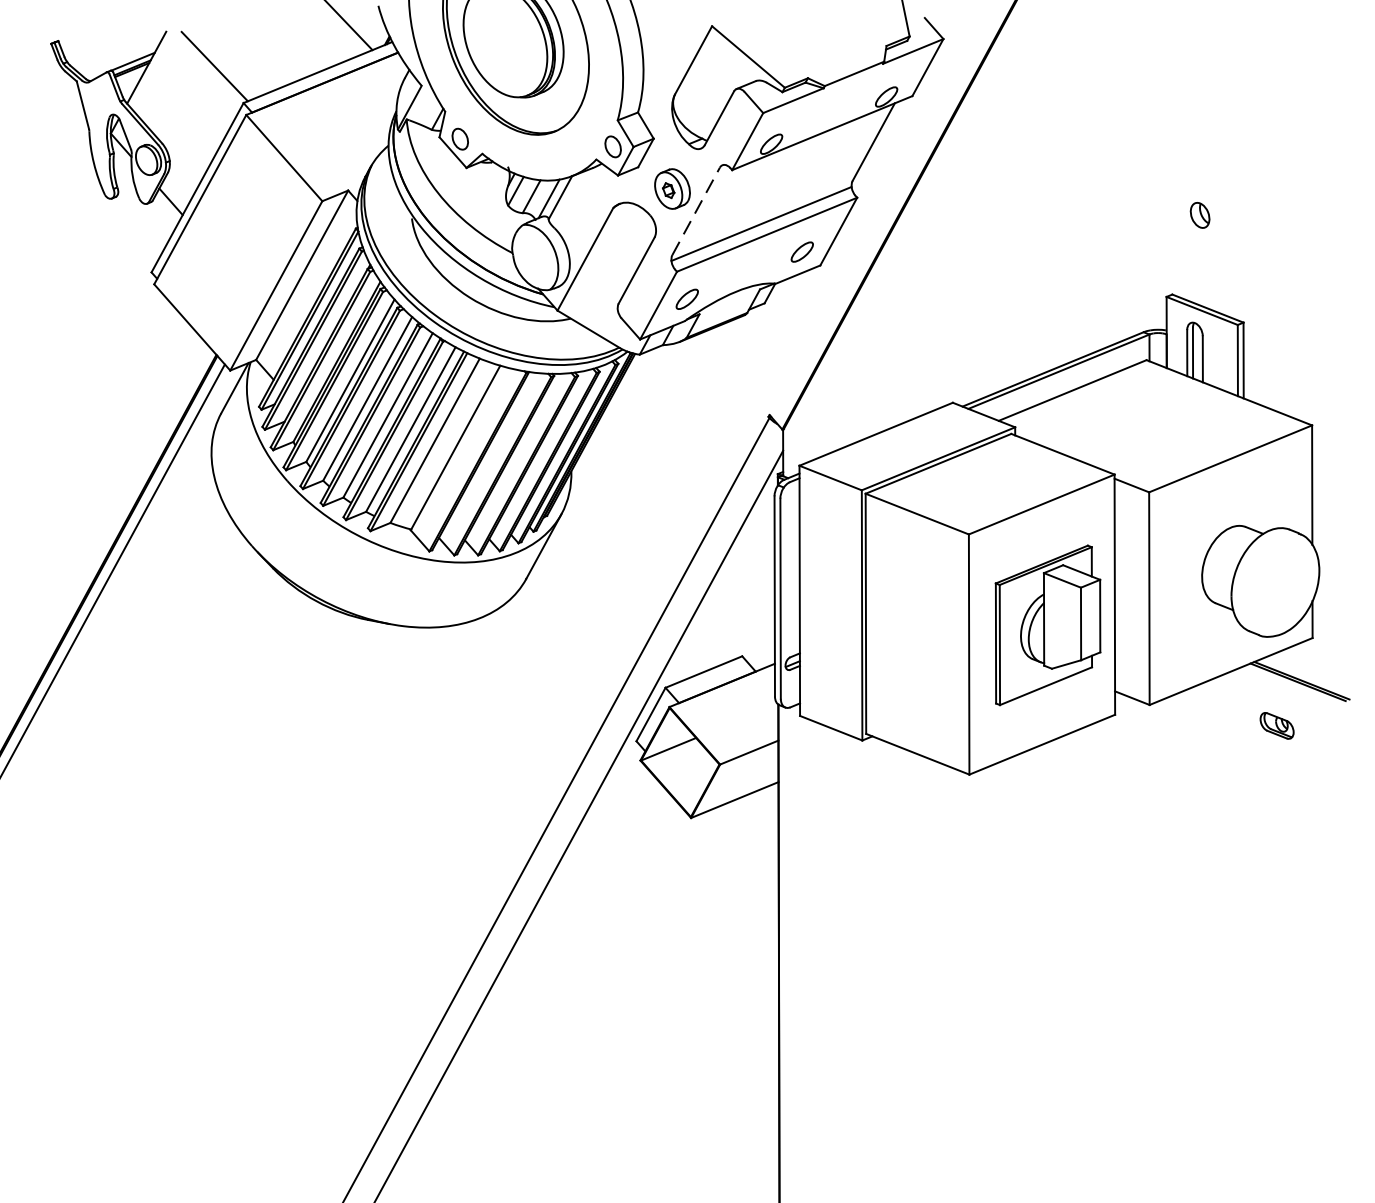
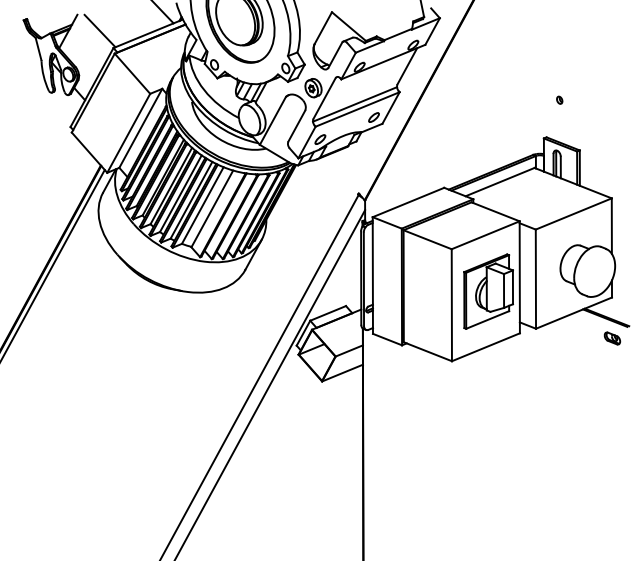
line: (696, 211) -> (324, 98), dashed -> solid
part: (1200, 213) -> (559, 99), size x0.62
part: (1277, 725) -> (612, 338), moved

